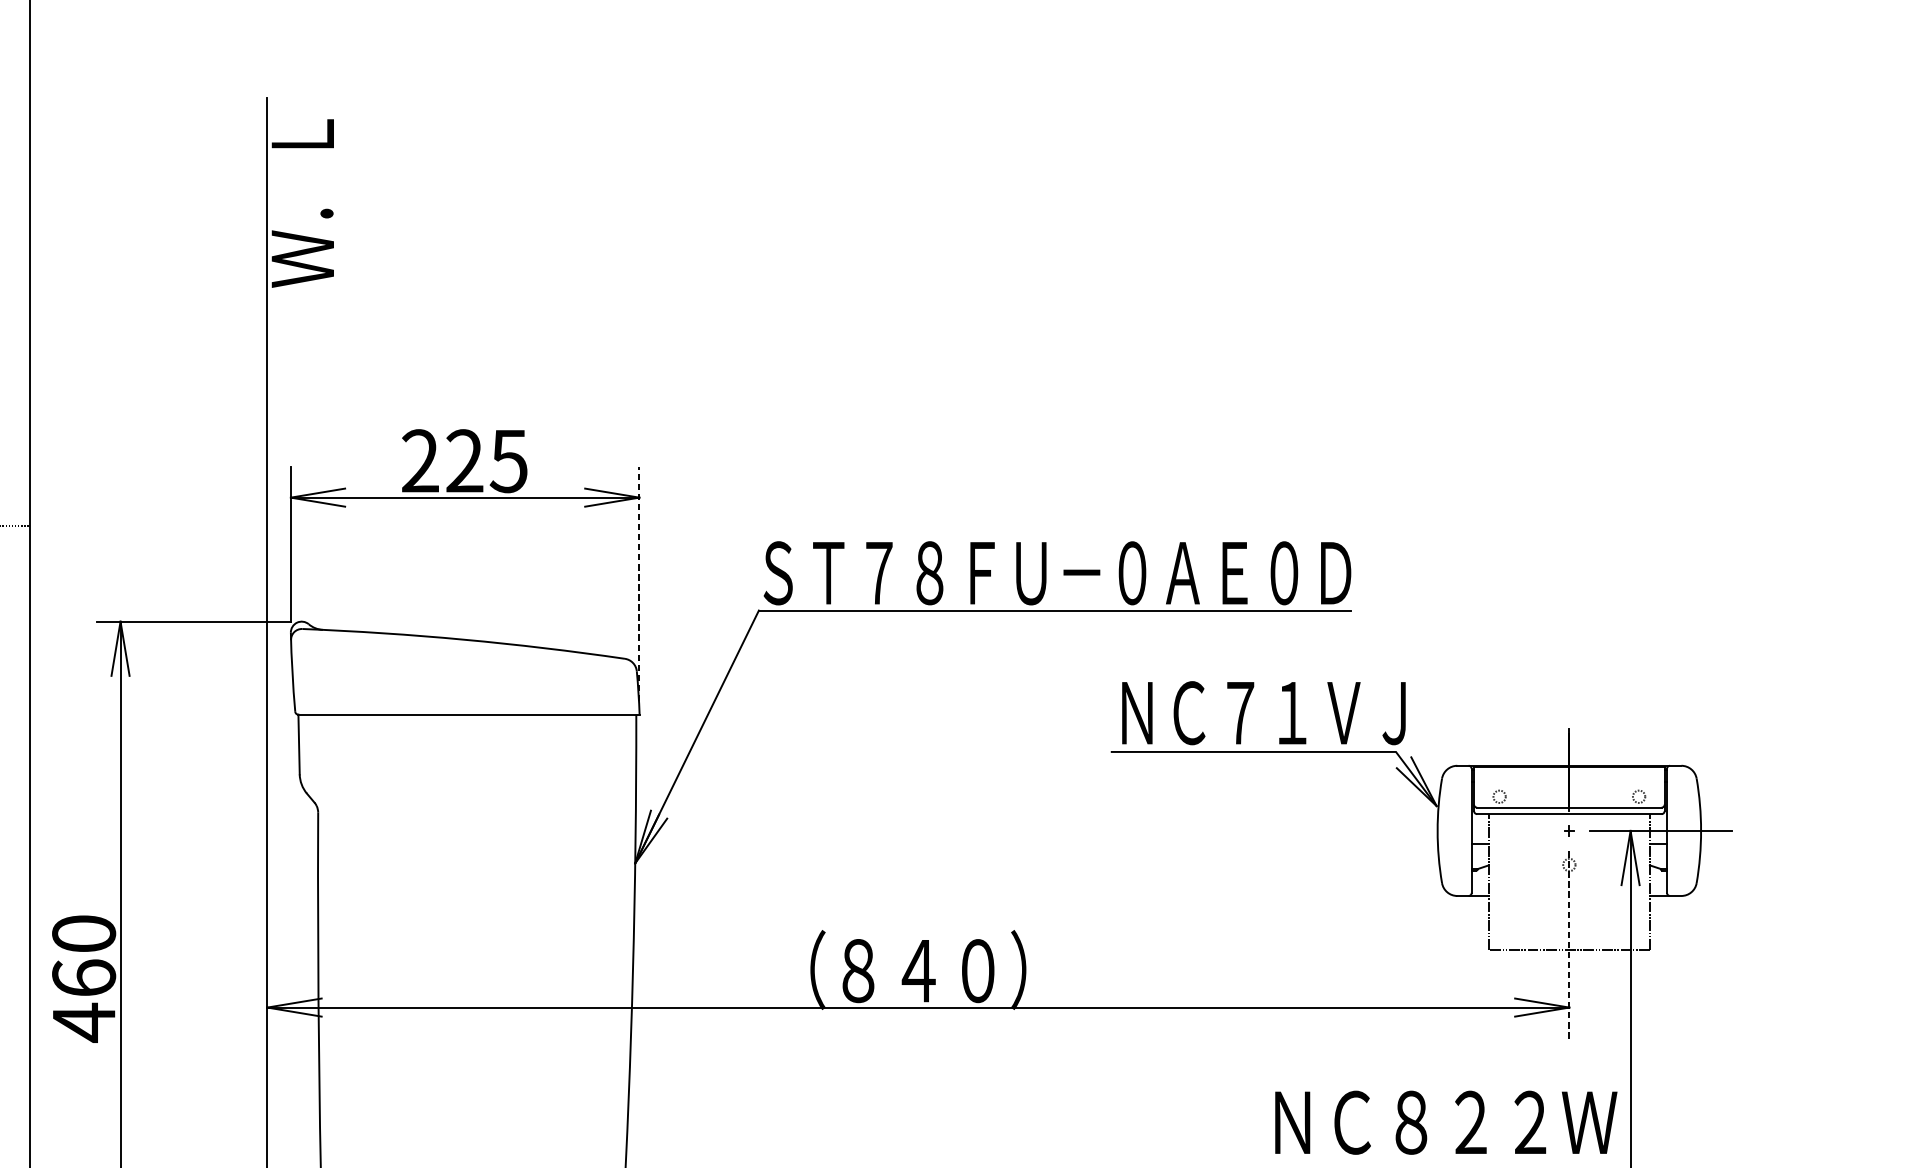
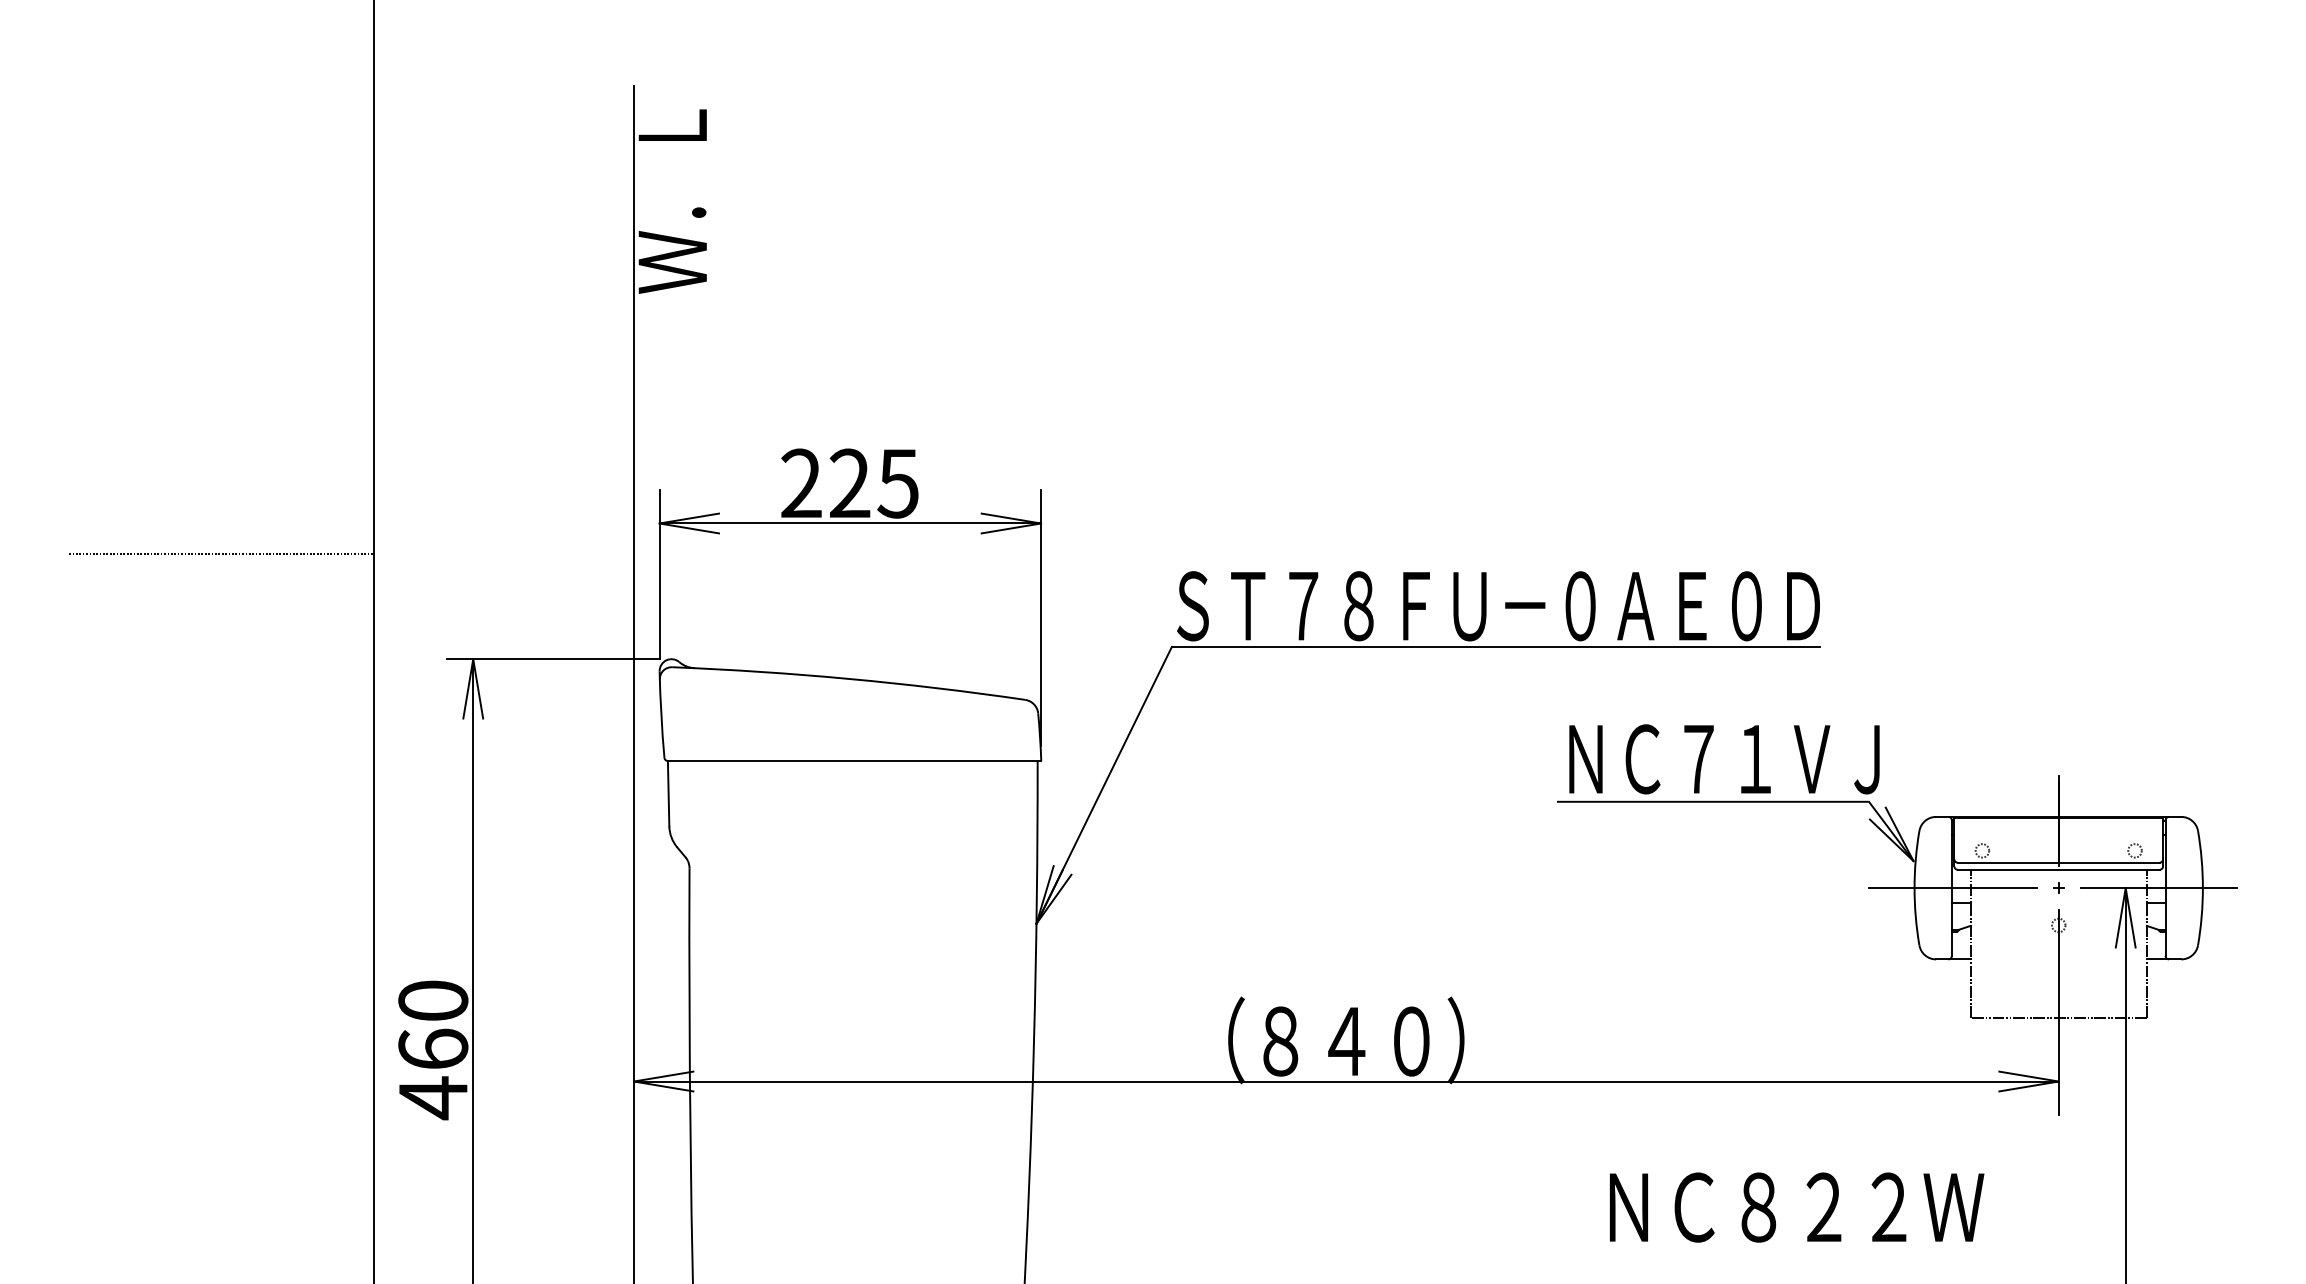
line: (639, 583) -> (1041, 617), dashed -> solid
line: (1472, 831) -> (1952, 888), added
line: (1569, 944) -> (2058, 1012), dashed -> solid
text: (1445, 1122) -> (1796, 1207), moved

